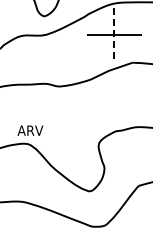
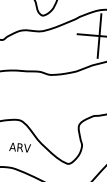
line: (114, 35) -> (99, 36), dashed -> solid
text: (30, 130) -> (20, 147), moved

